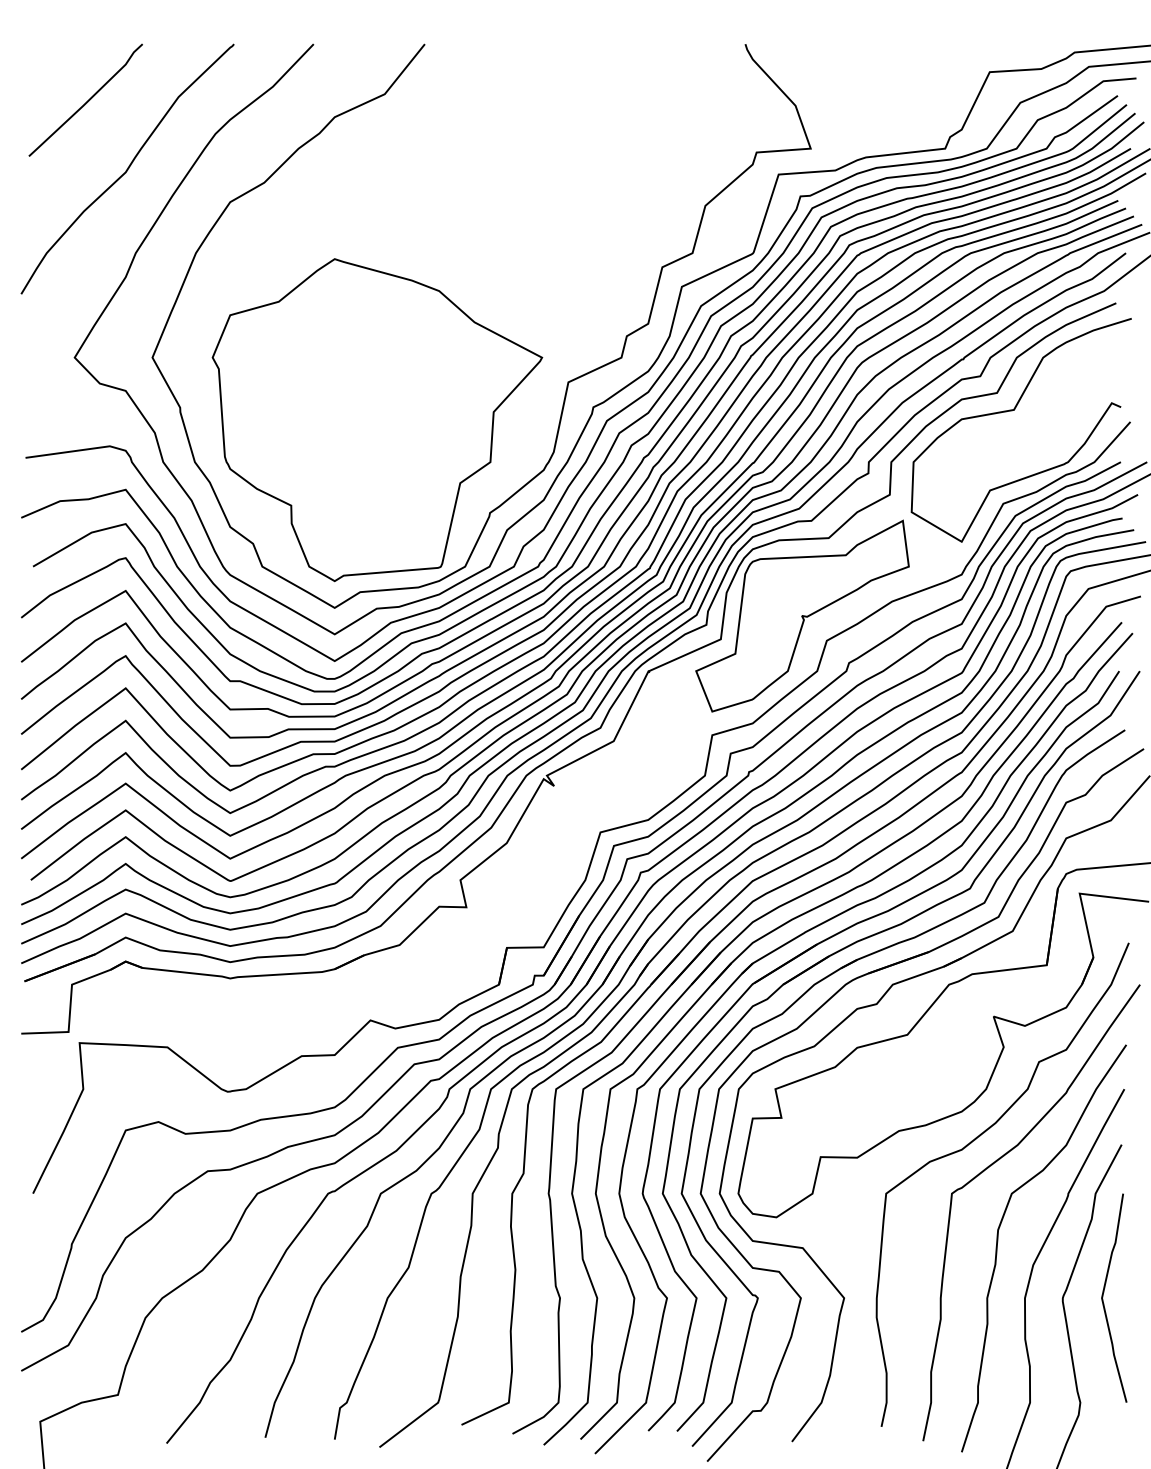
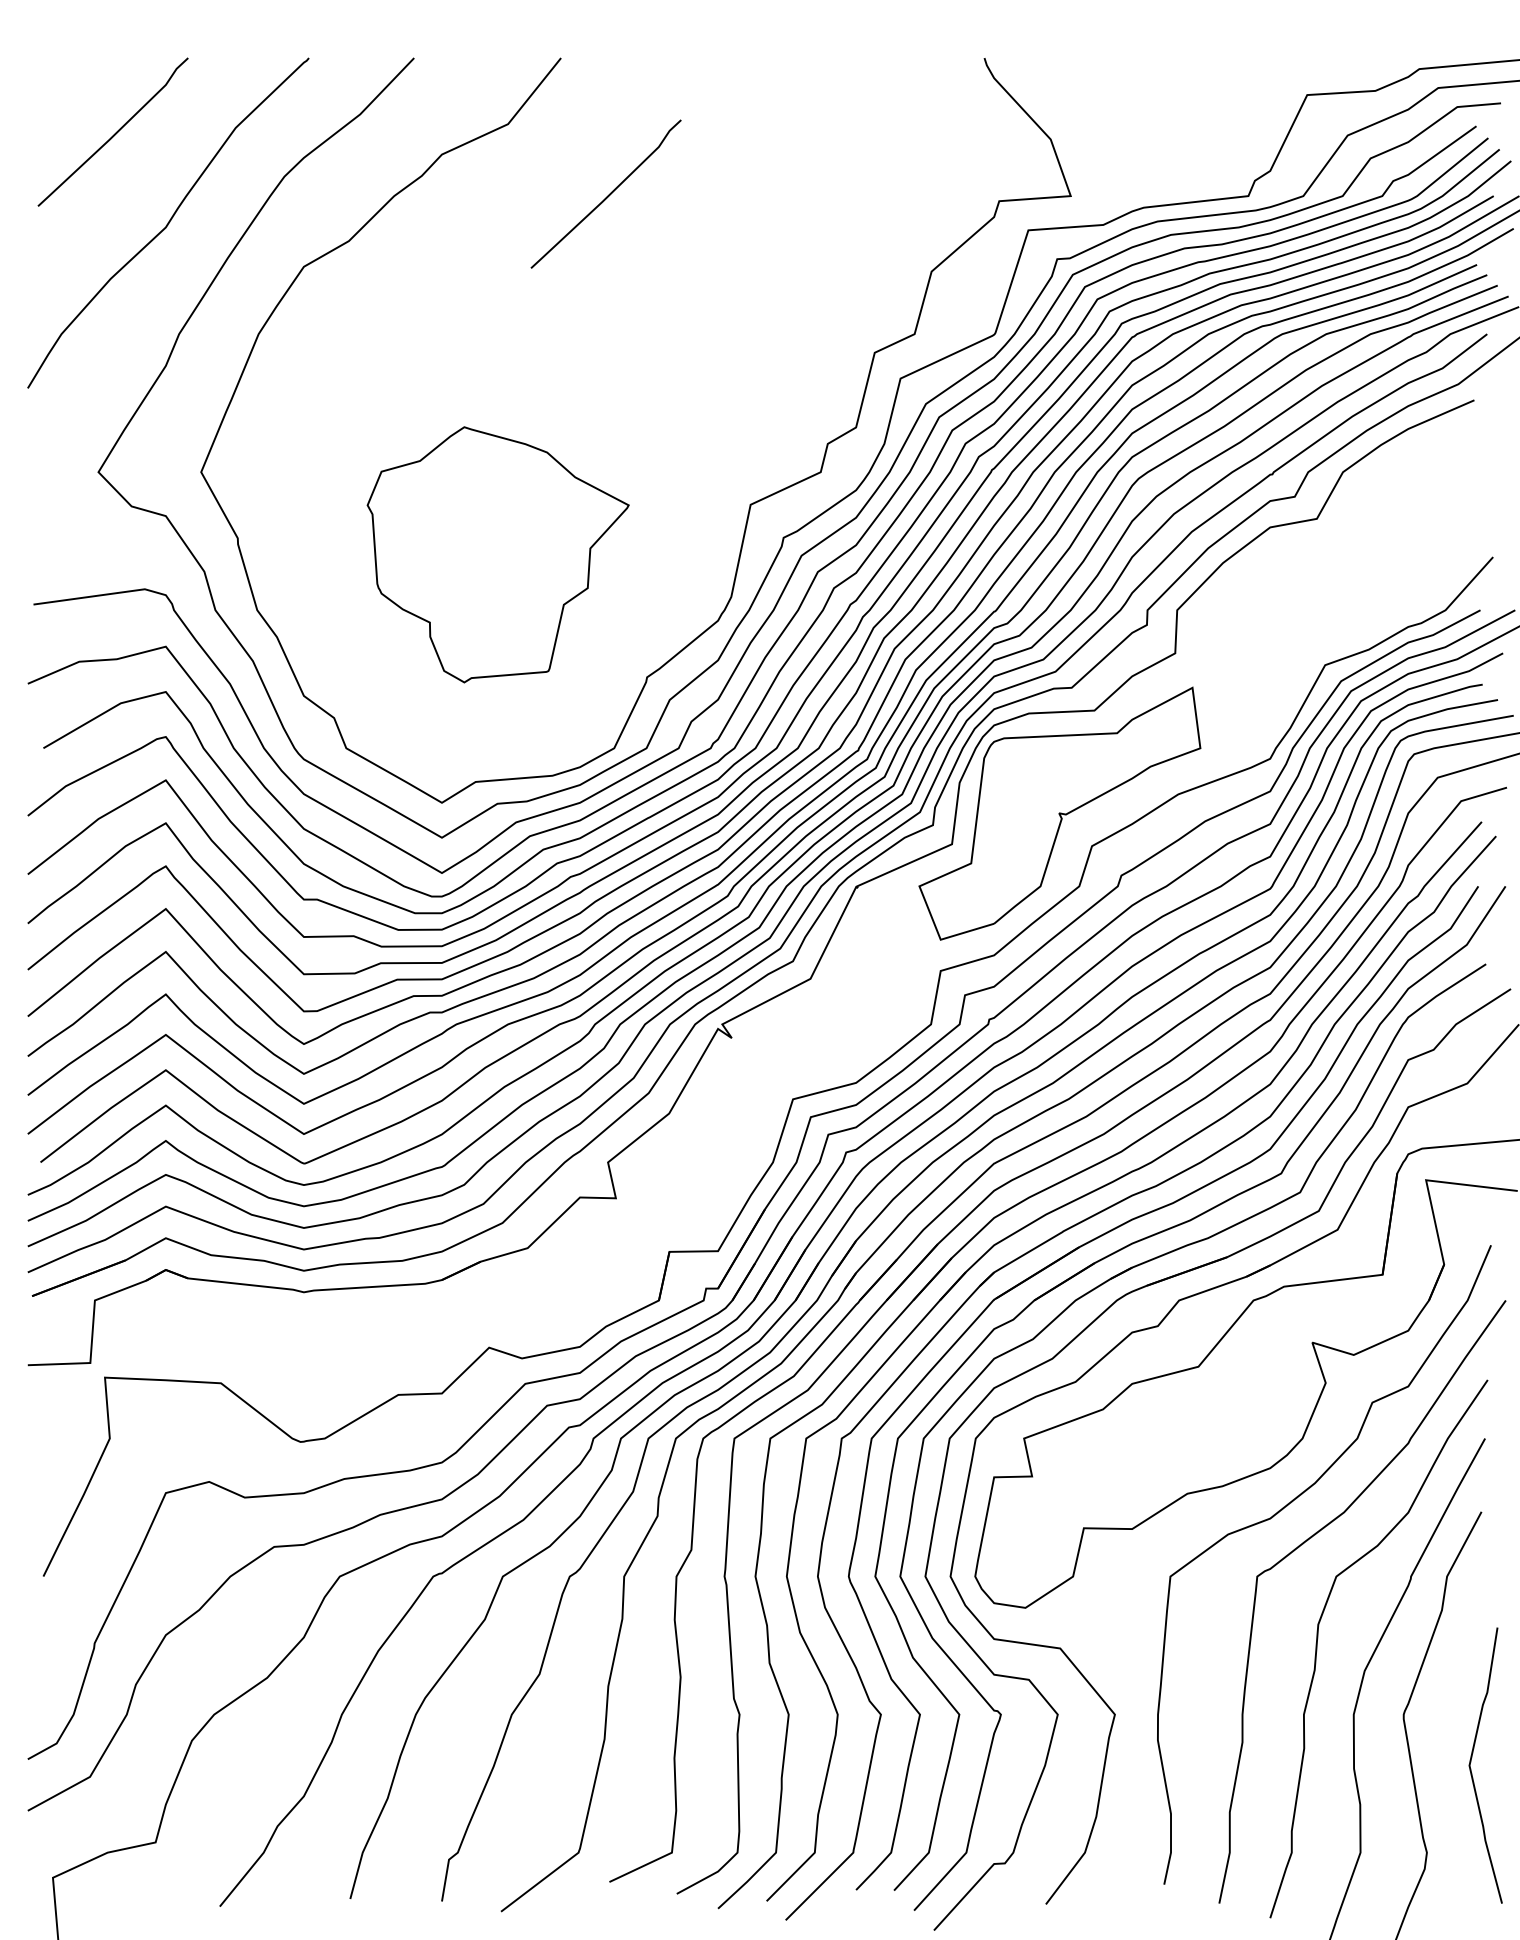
curve: (460, 148) -> (607, 195), added
curve: (1014, 410) -> (1339, 542), removed
part: (376, 419) -> (497, 554), size x0.6
curve: (1103, 1295) -> (1471, 1762), moved

